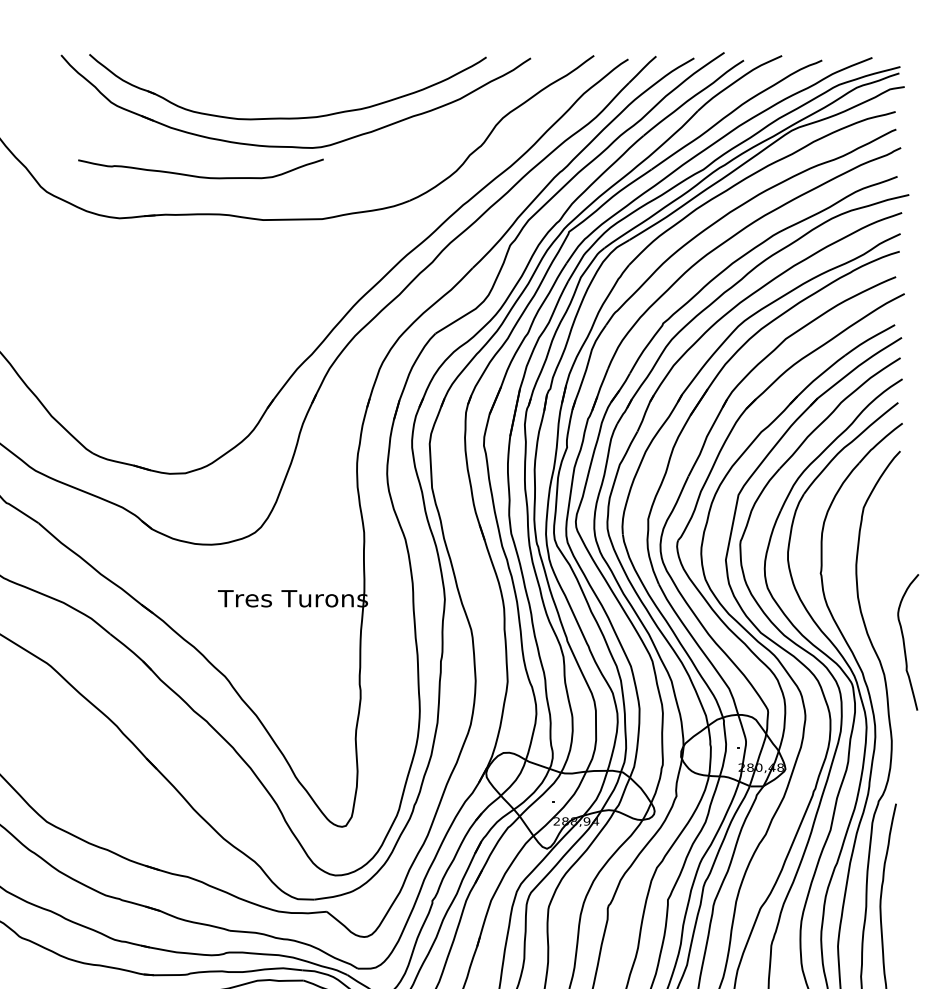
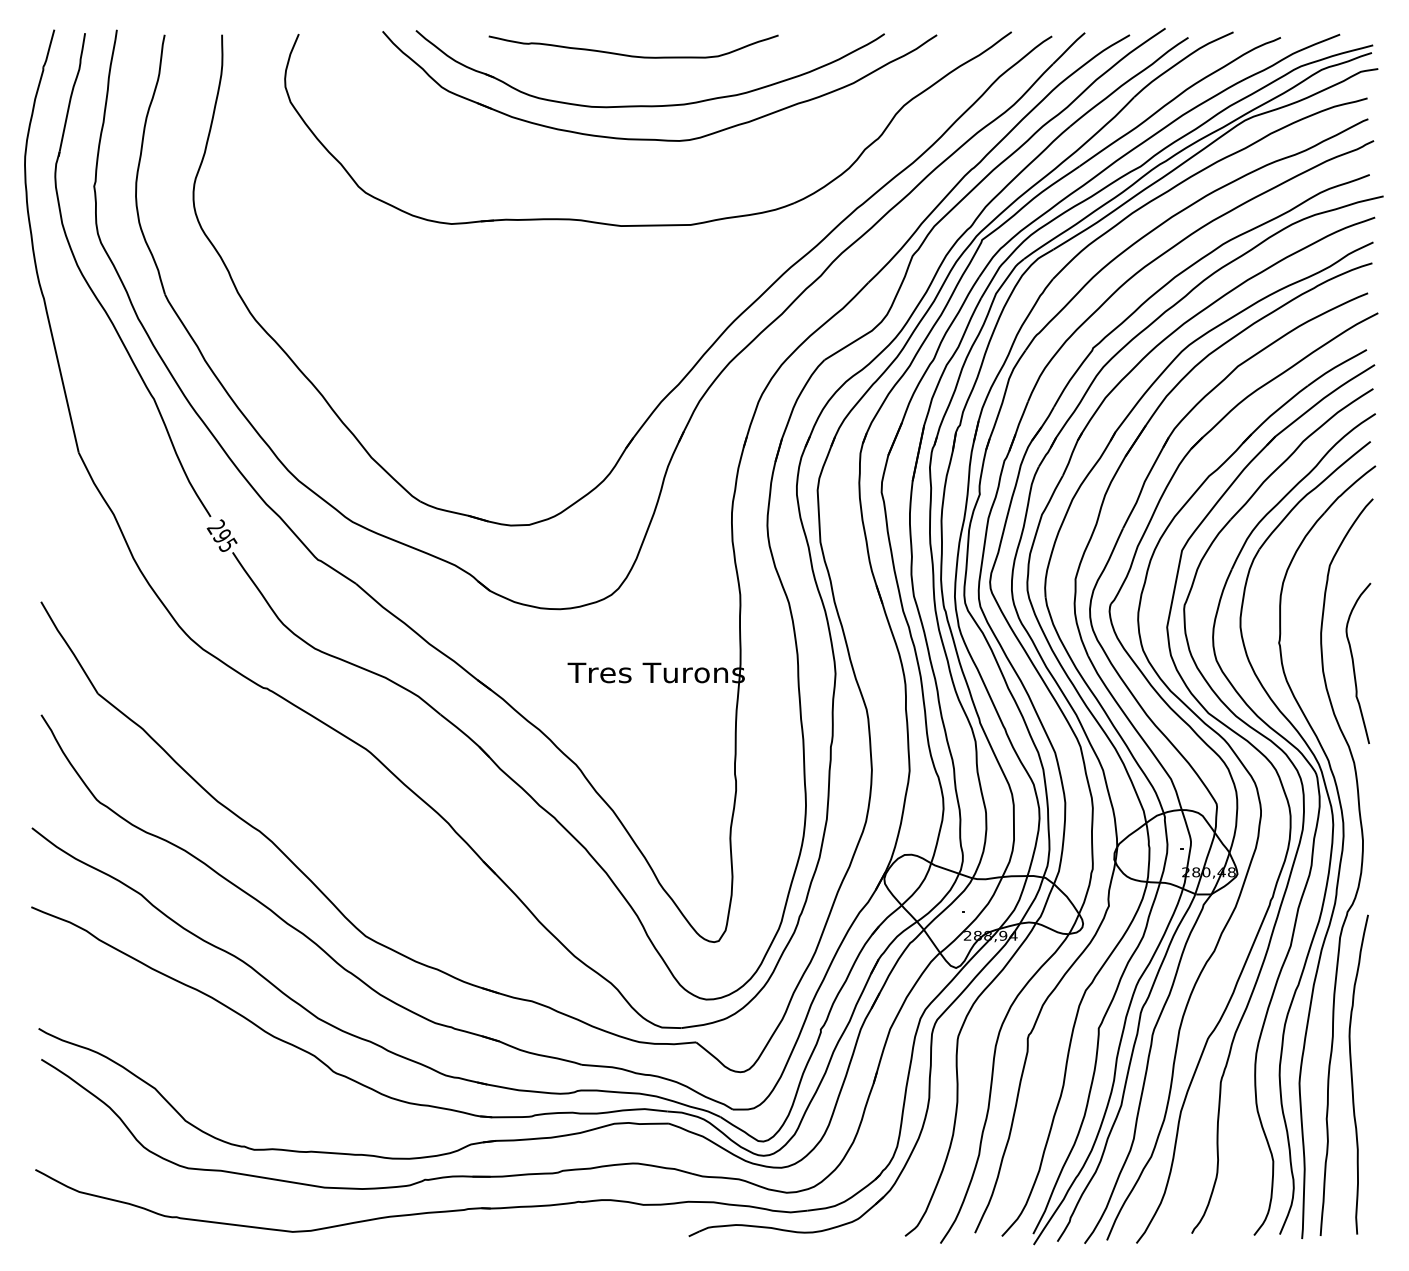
curve: (200, 176) -> (633, 55), moved
curve: (904, 642) -> (1354, 663), moved

